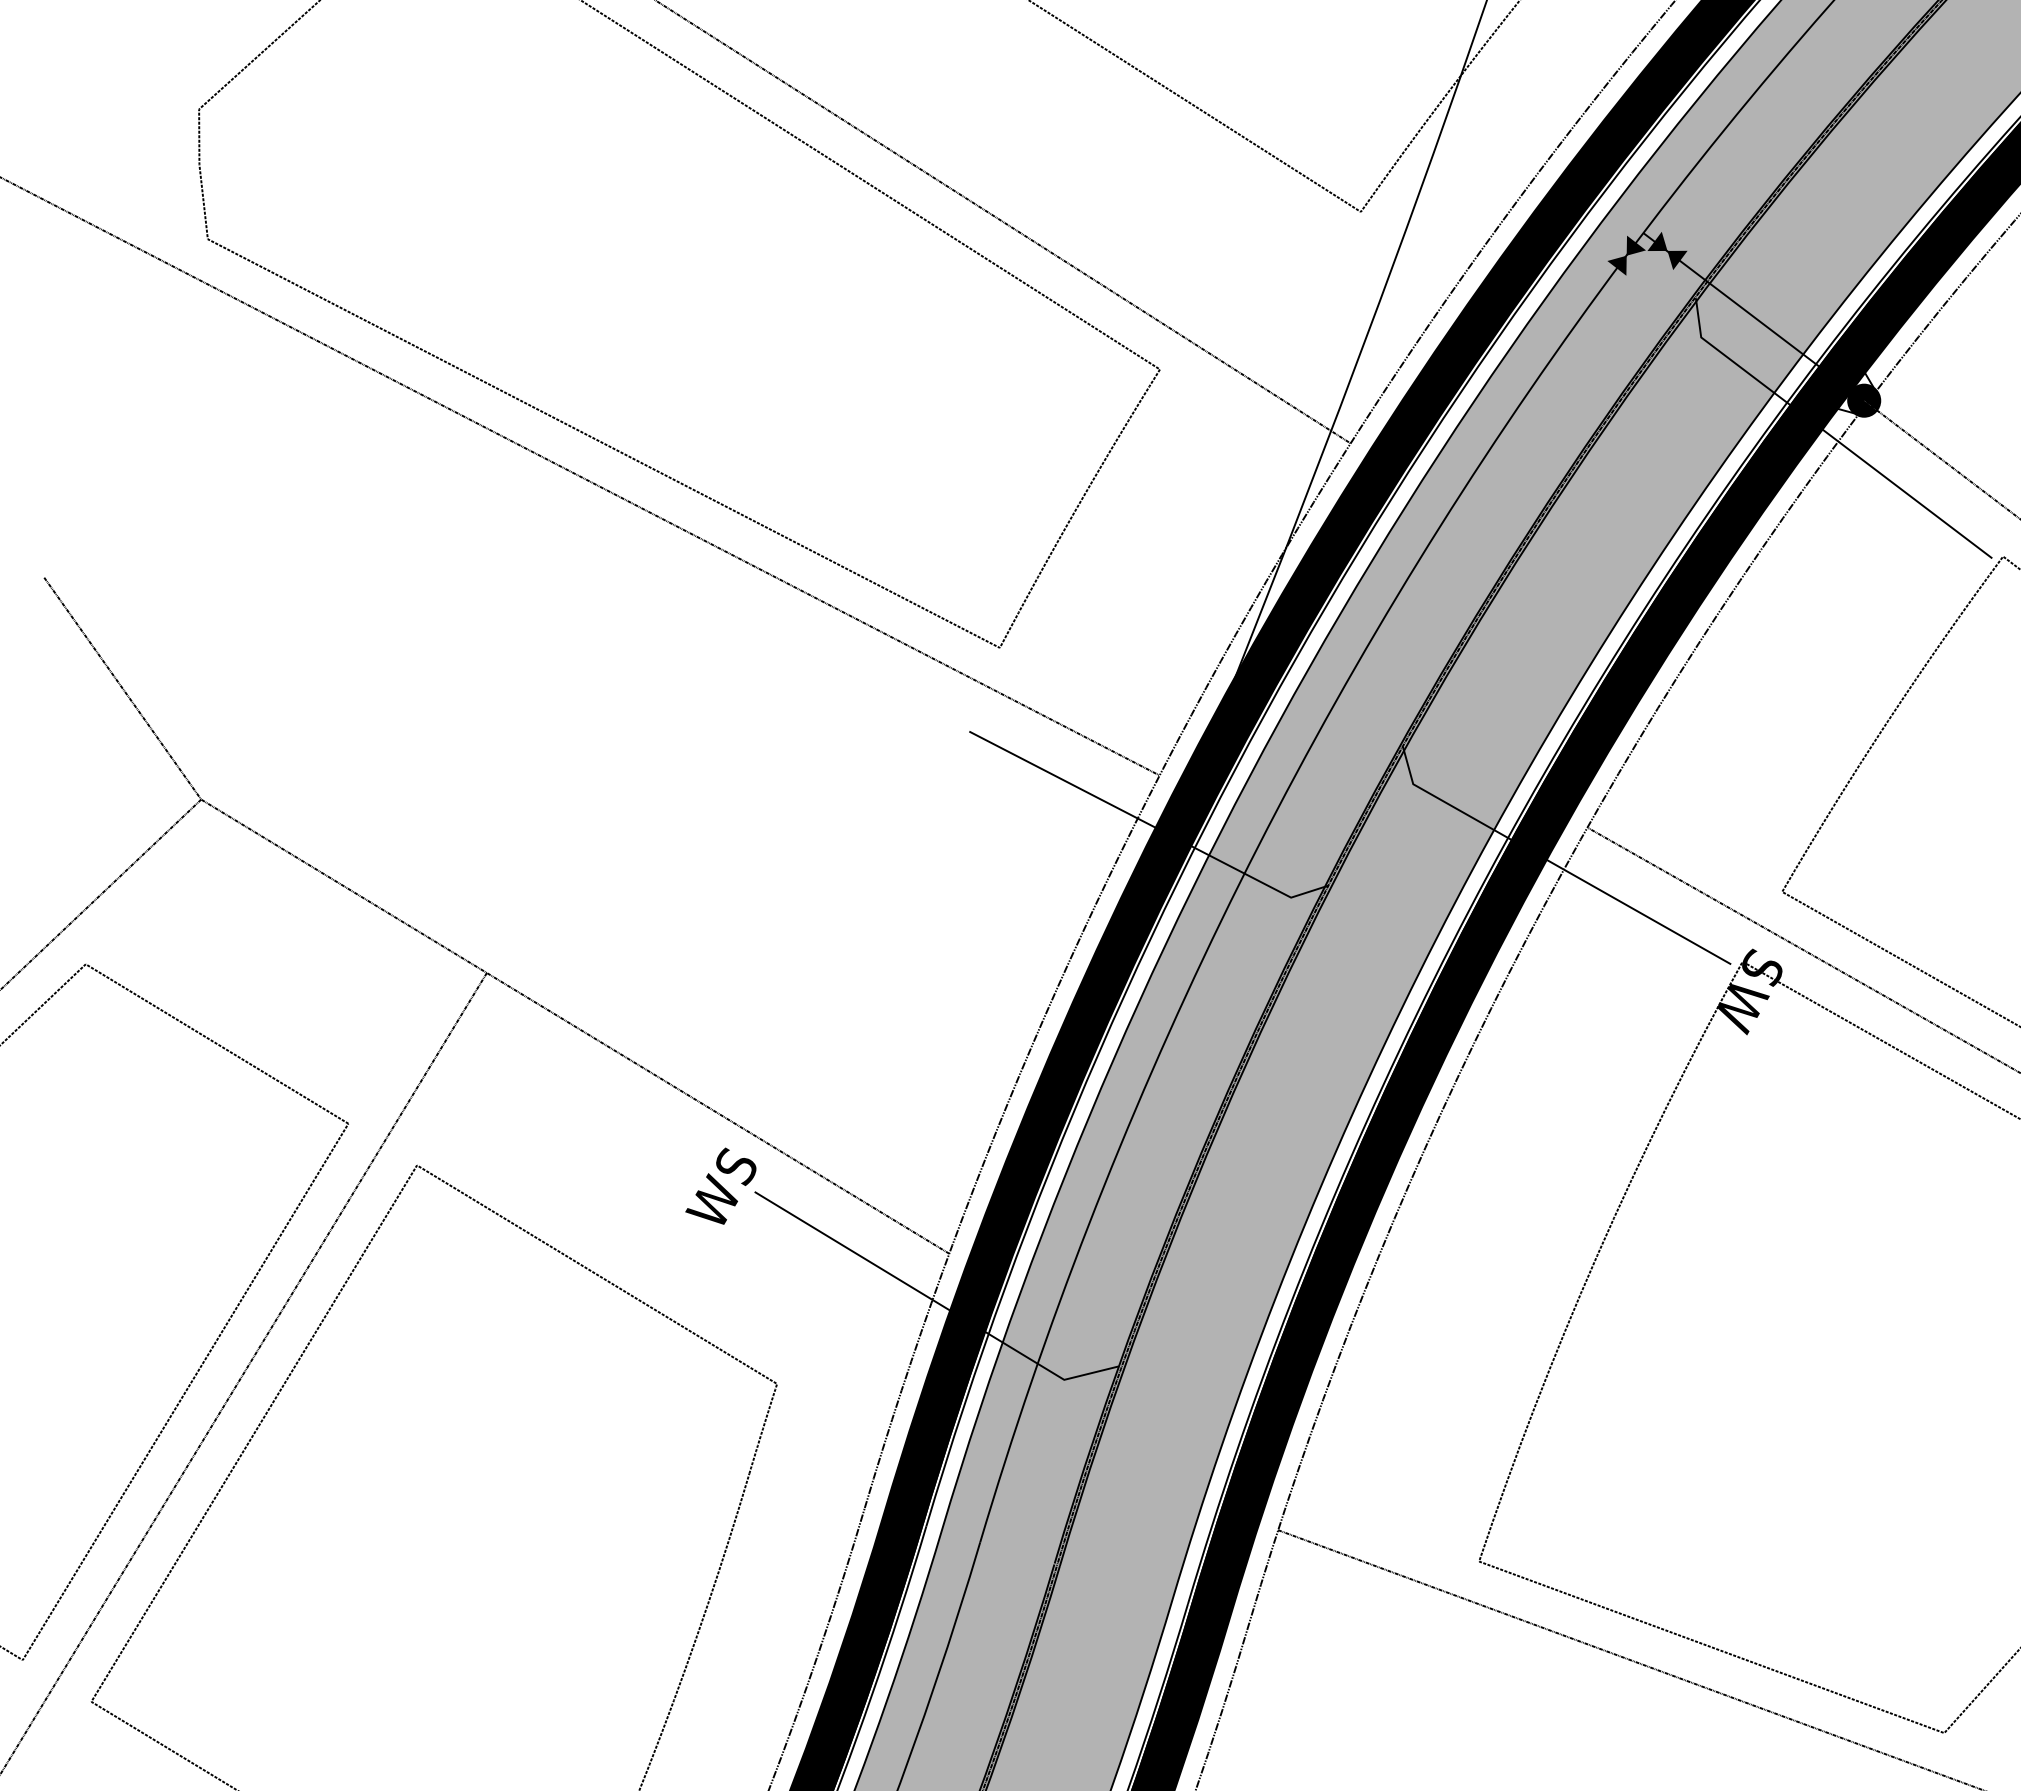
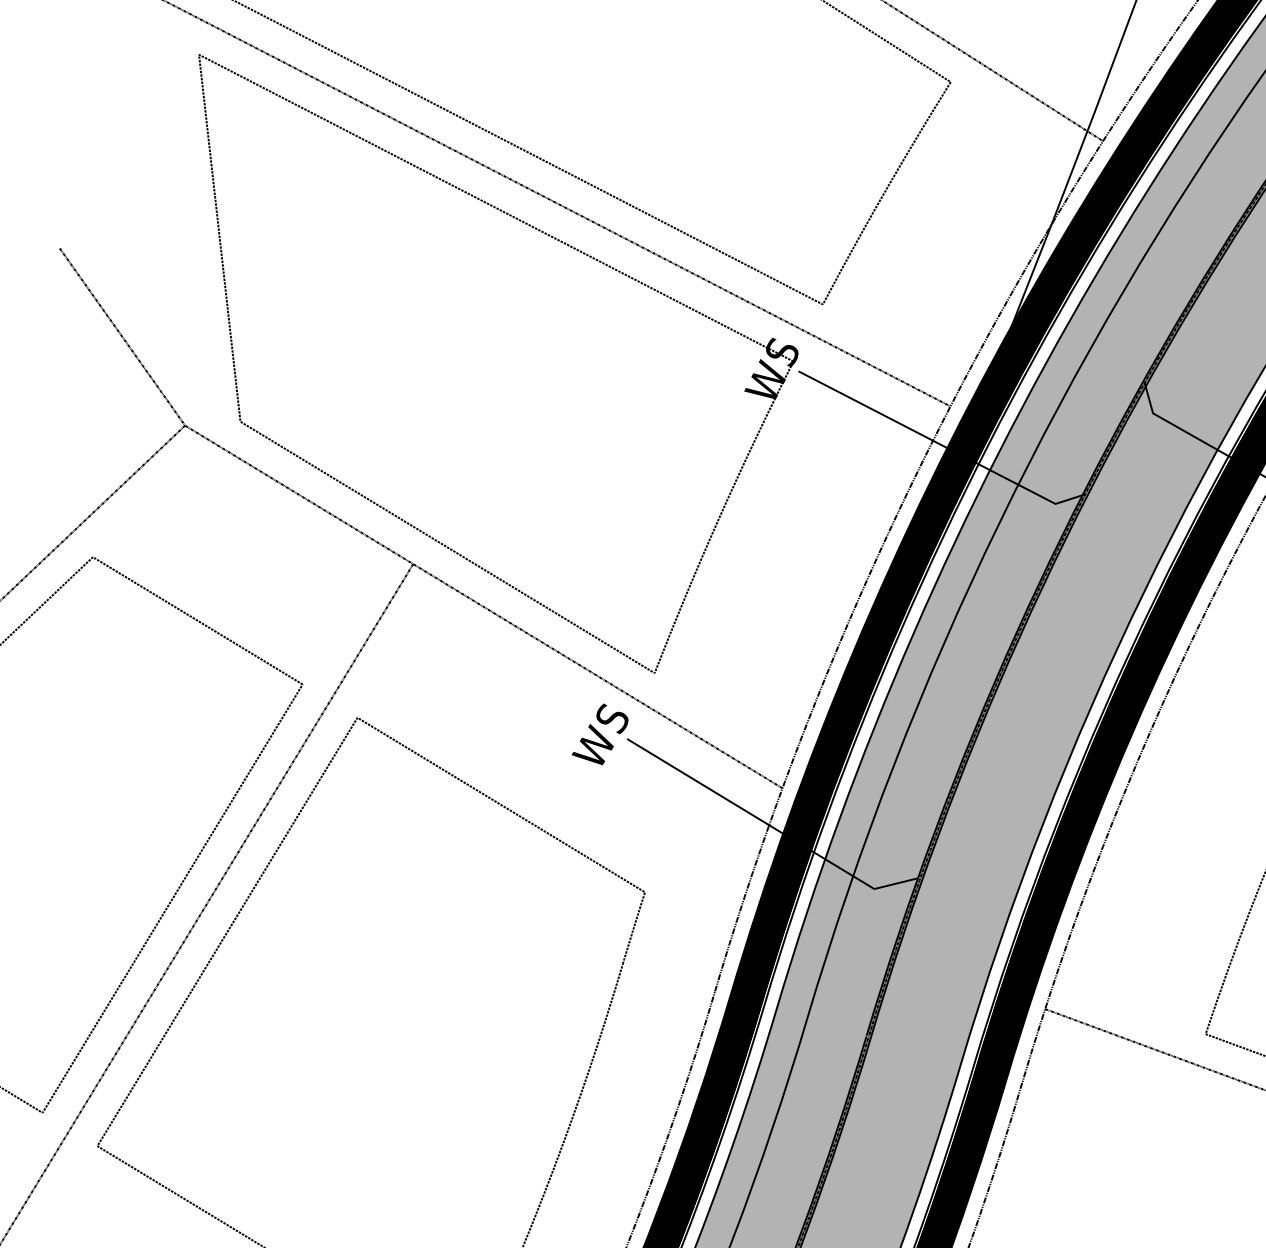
part: (668, 568) -> (558, 241), added

